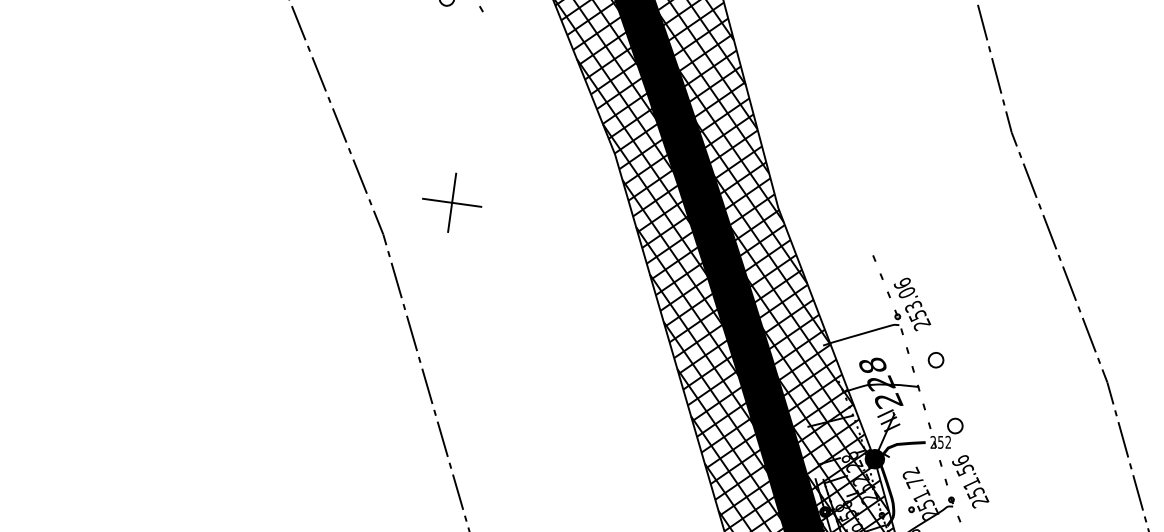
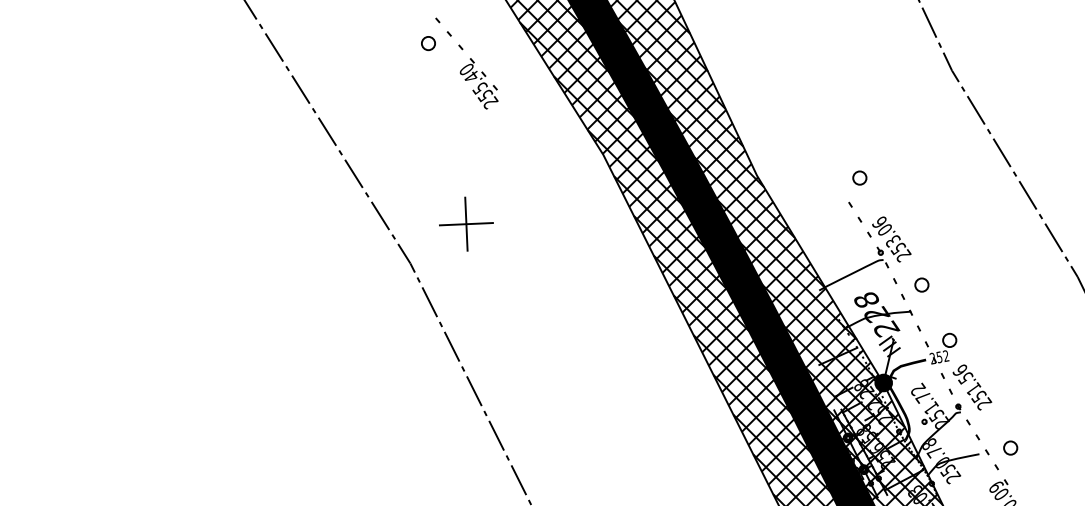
part: (493, 52) -> (478, 83), added
circle: (889, 230) -> (859, 177), added

